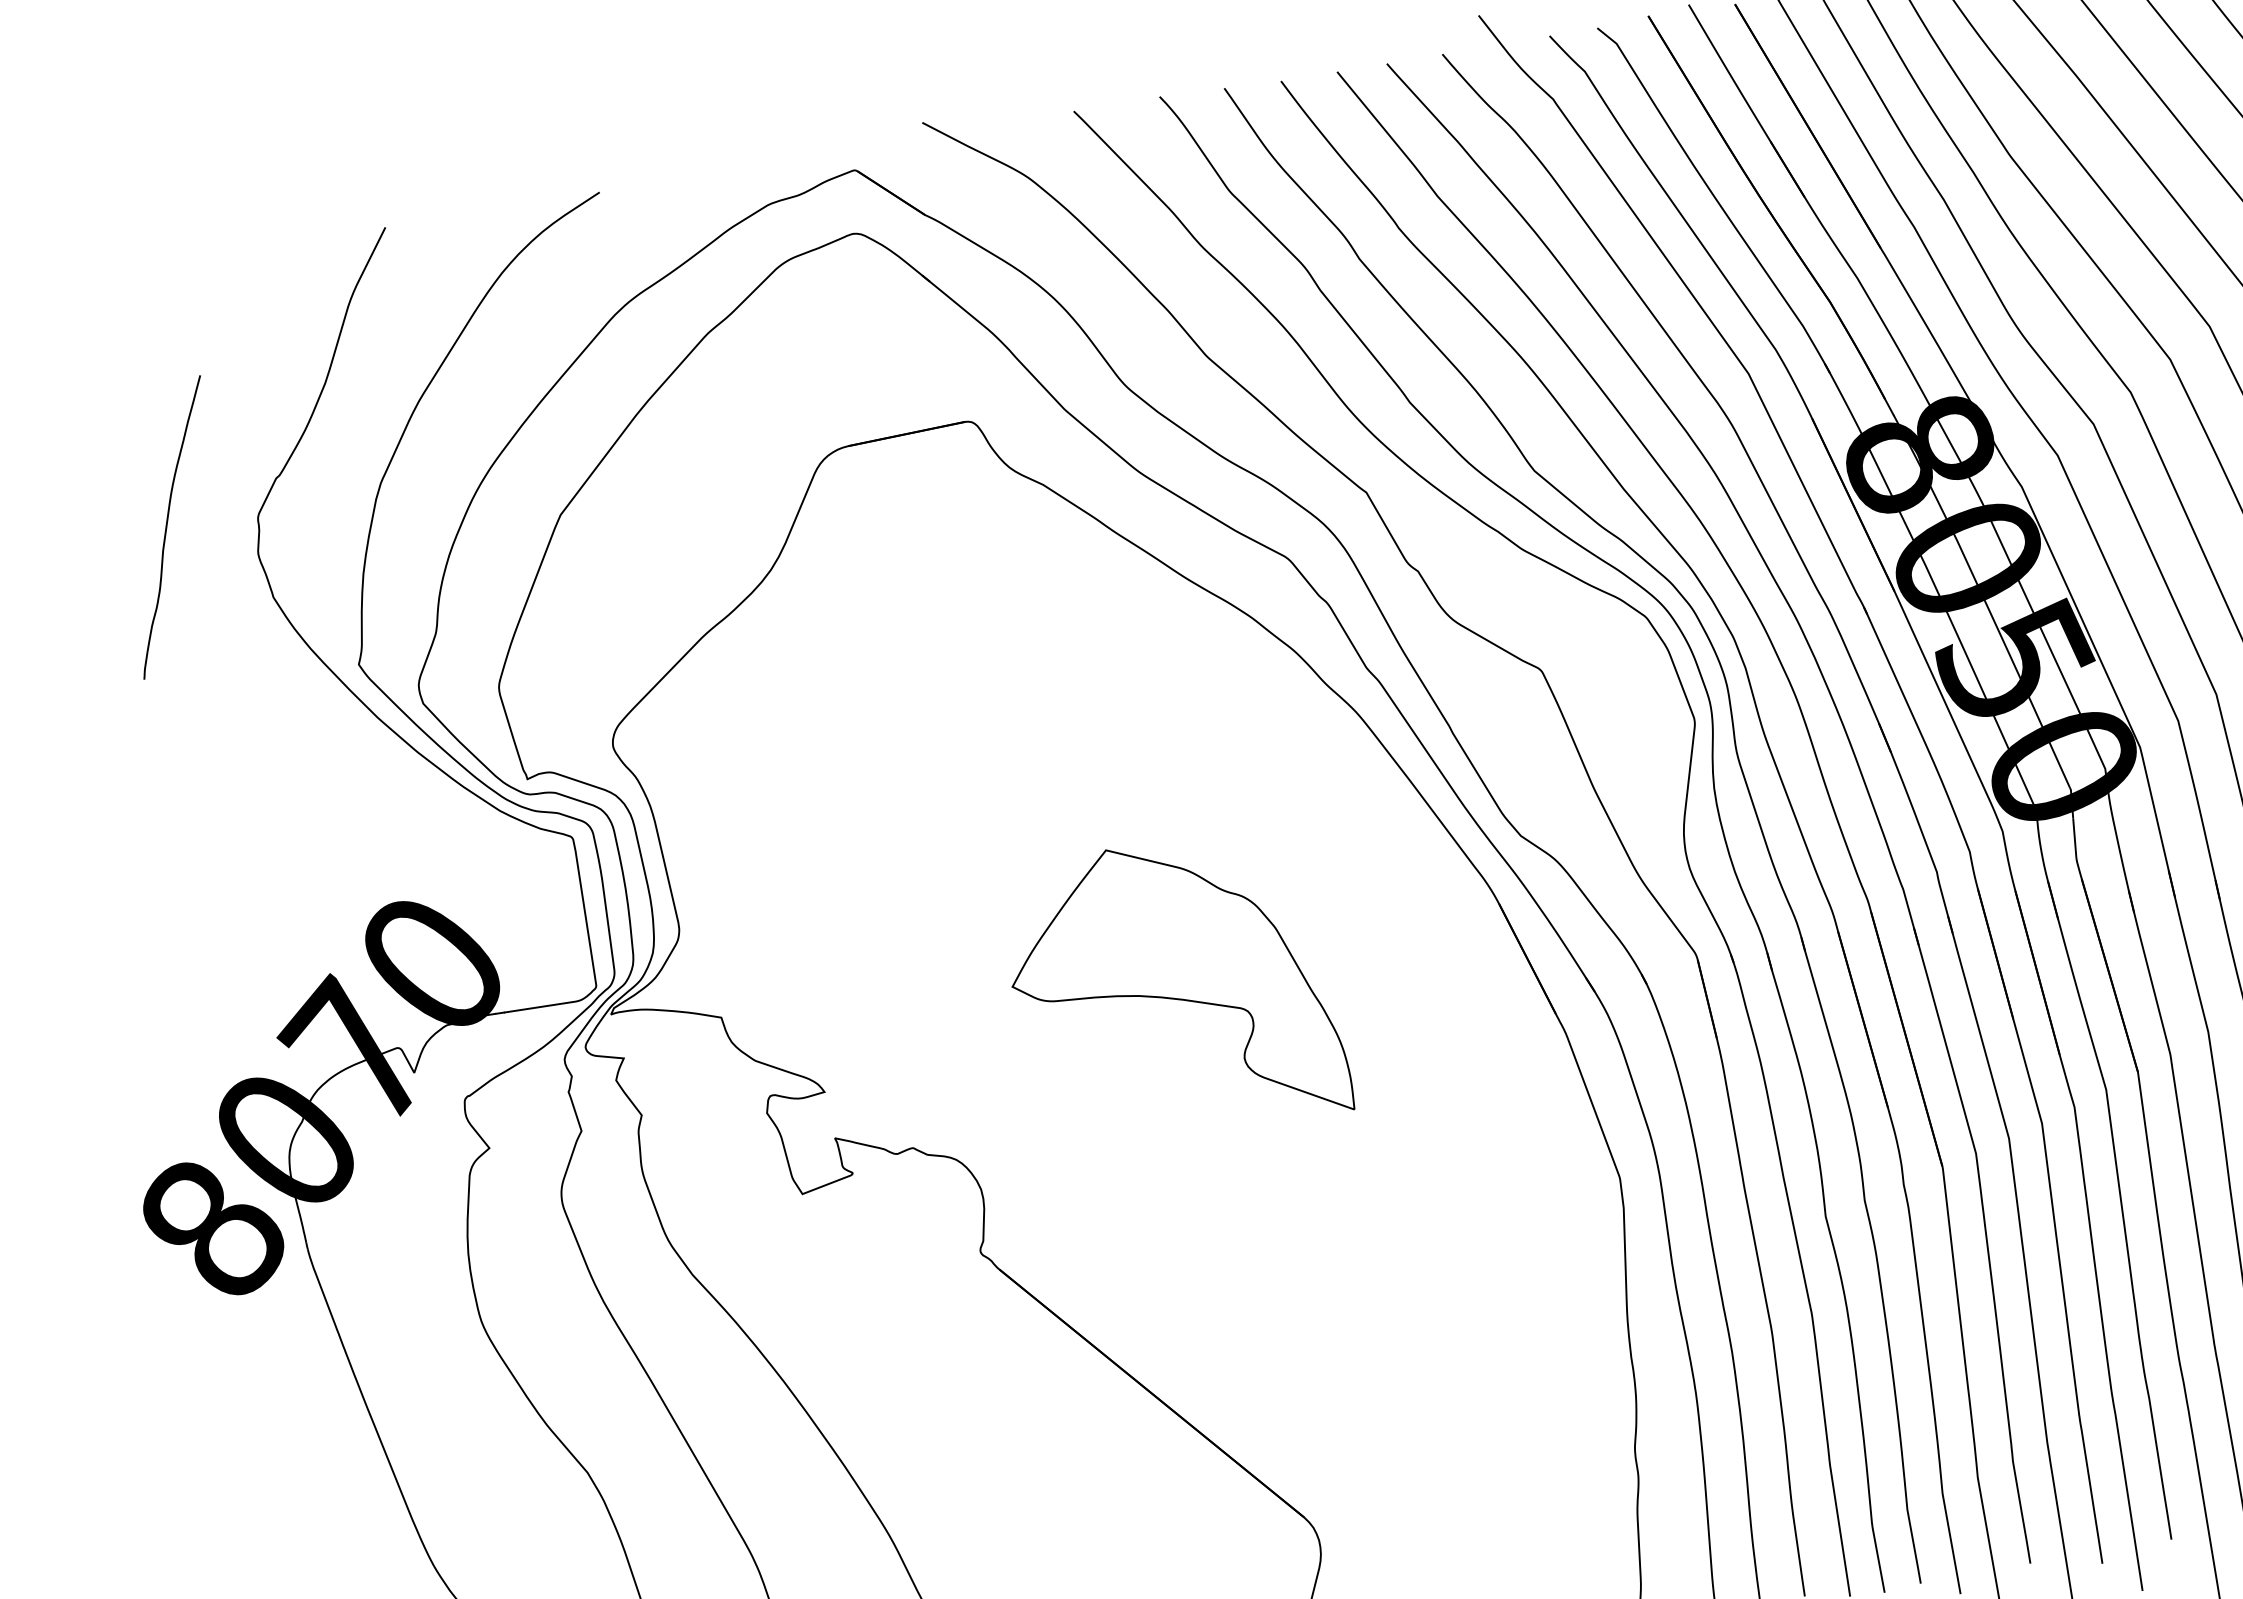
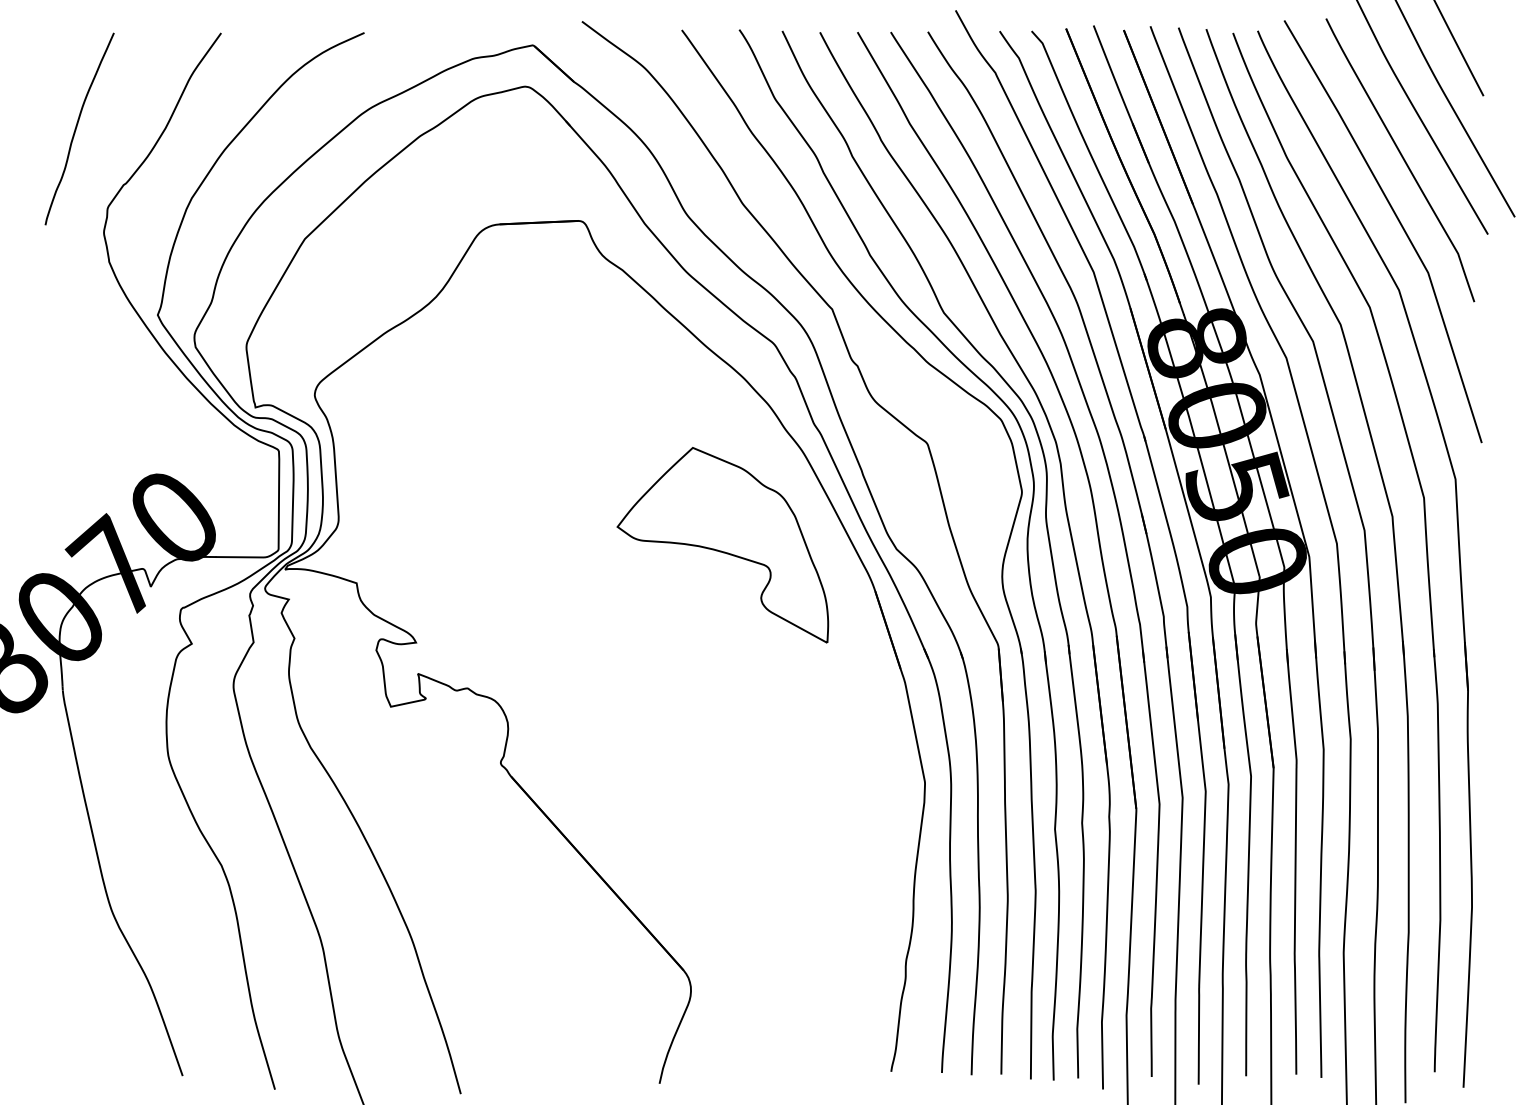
curve: (168, 525) -> (77, 127), moved
part: (1173, 989) -> (722, 545), moved

